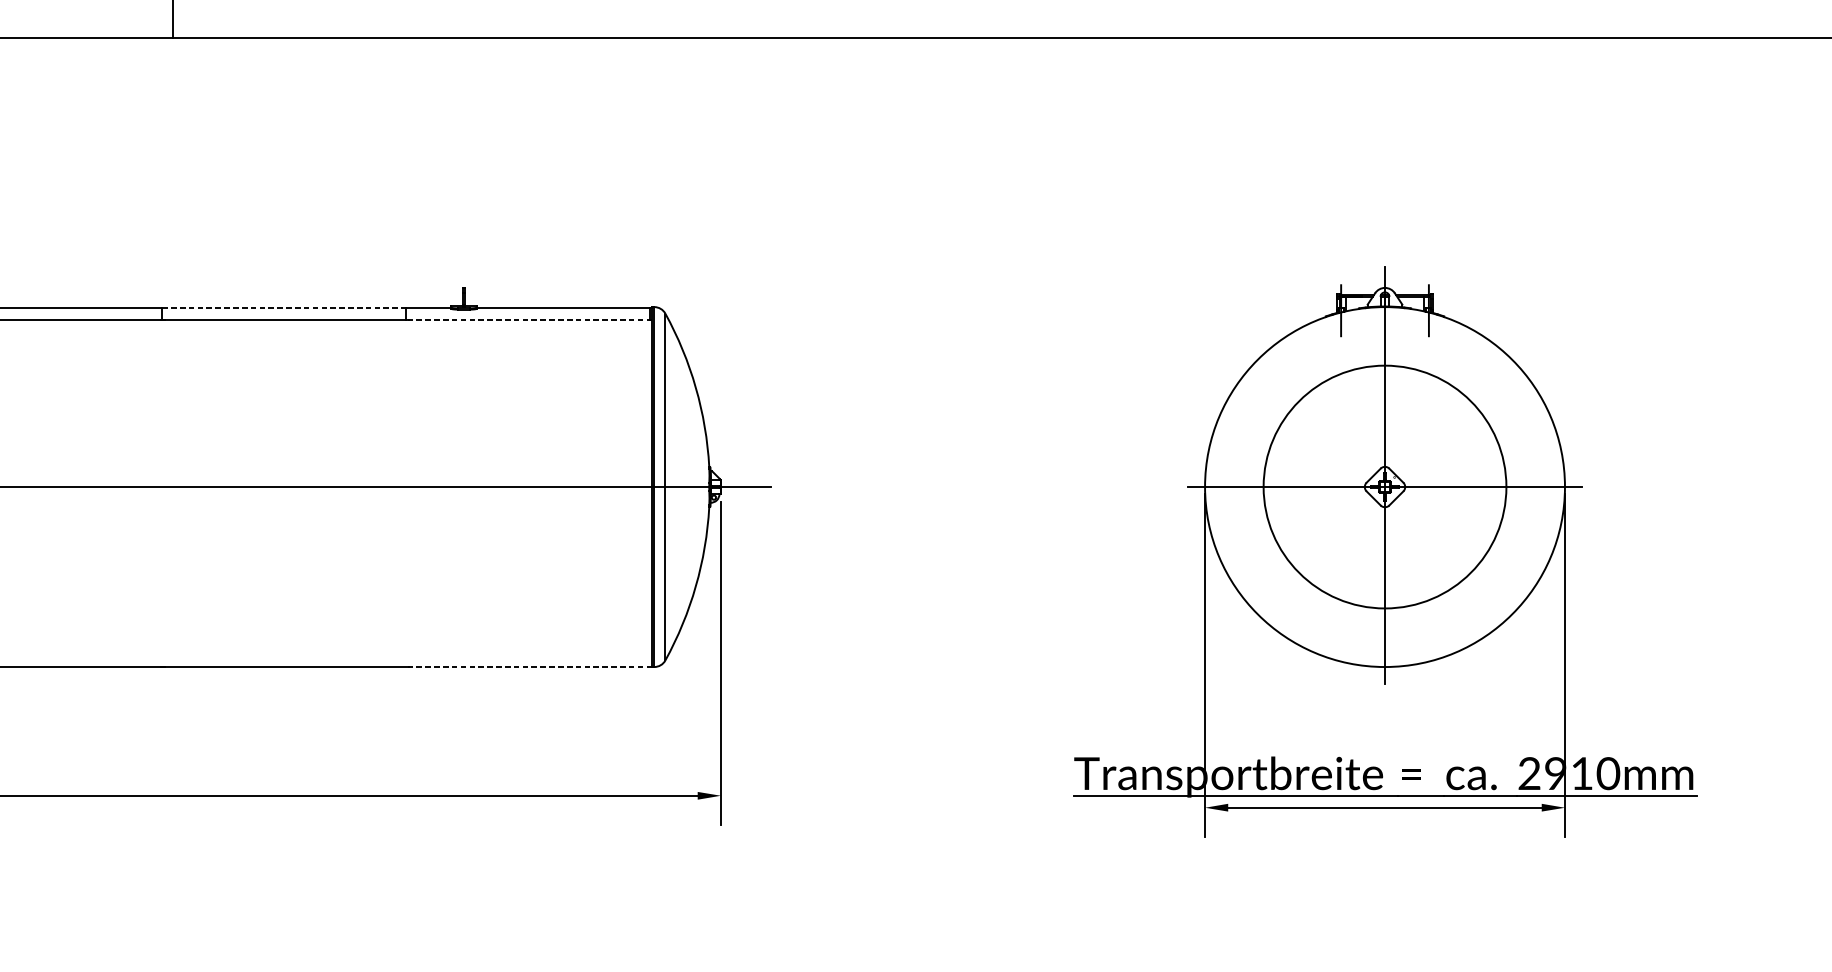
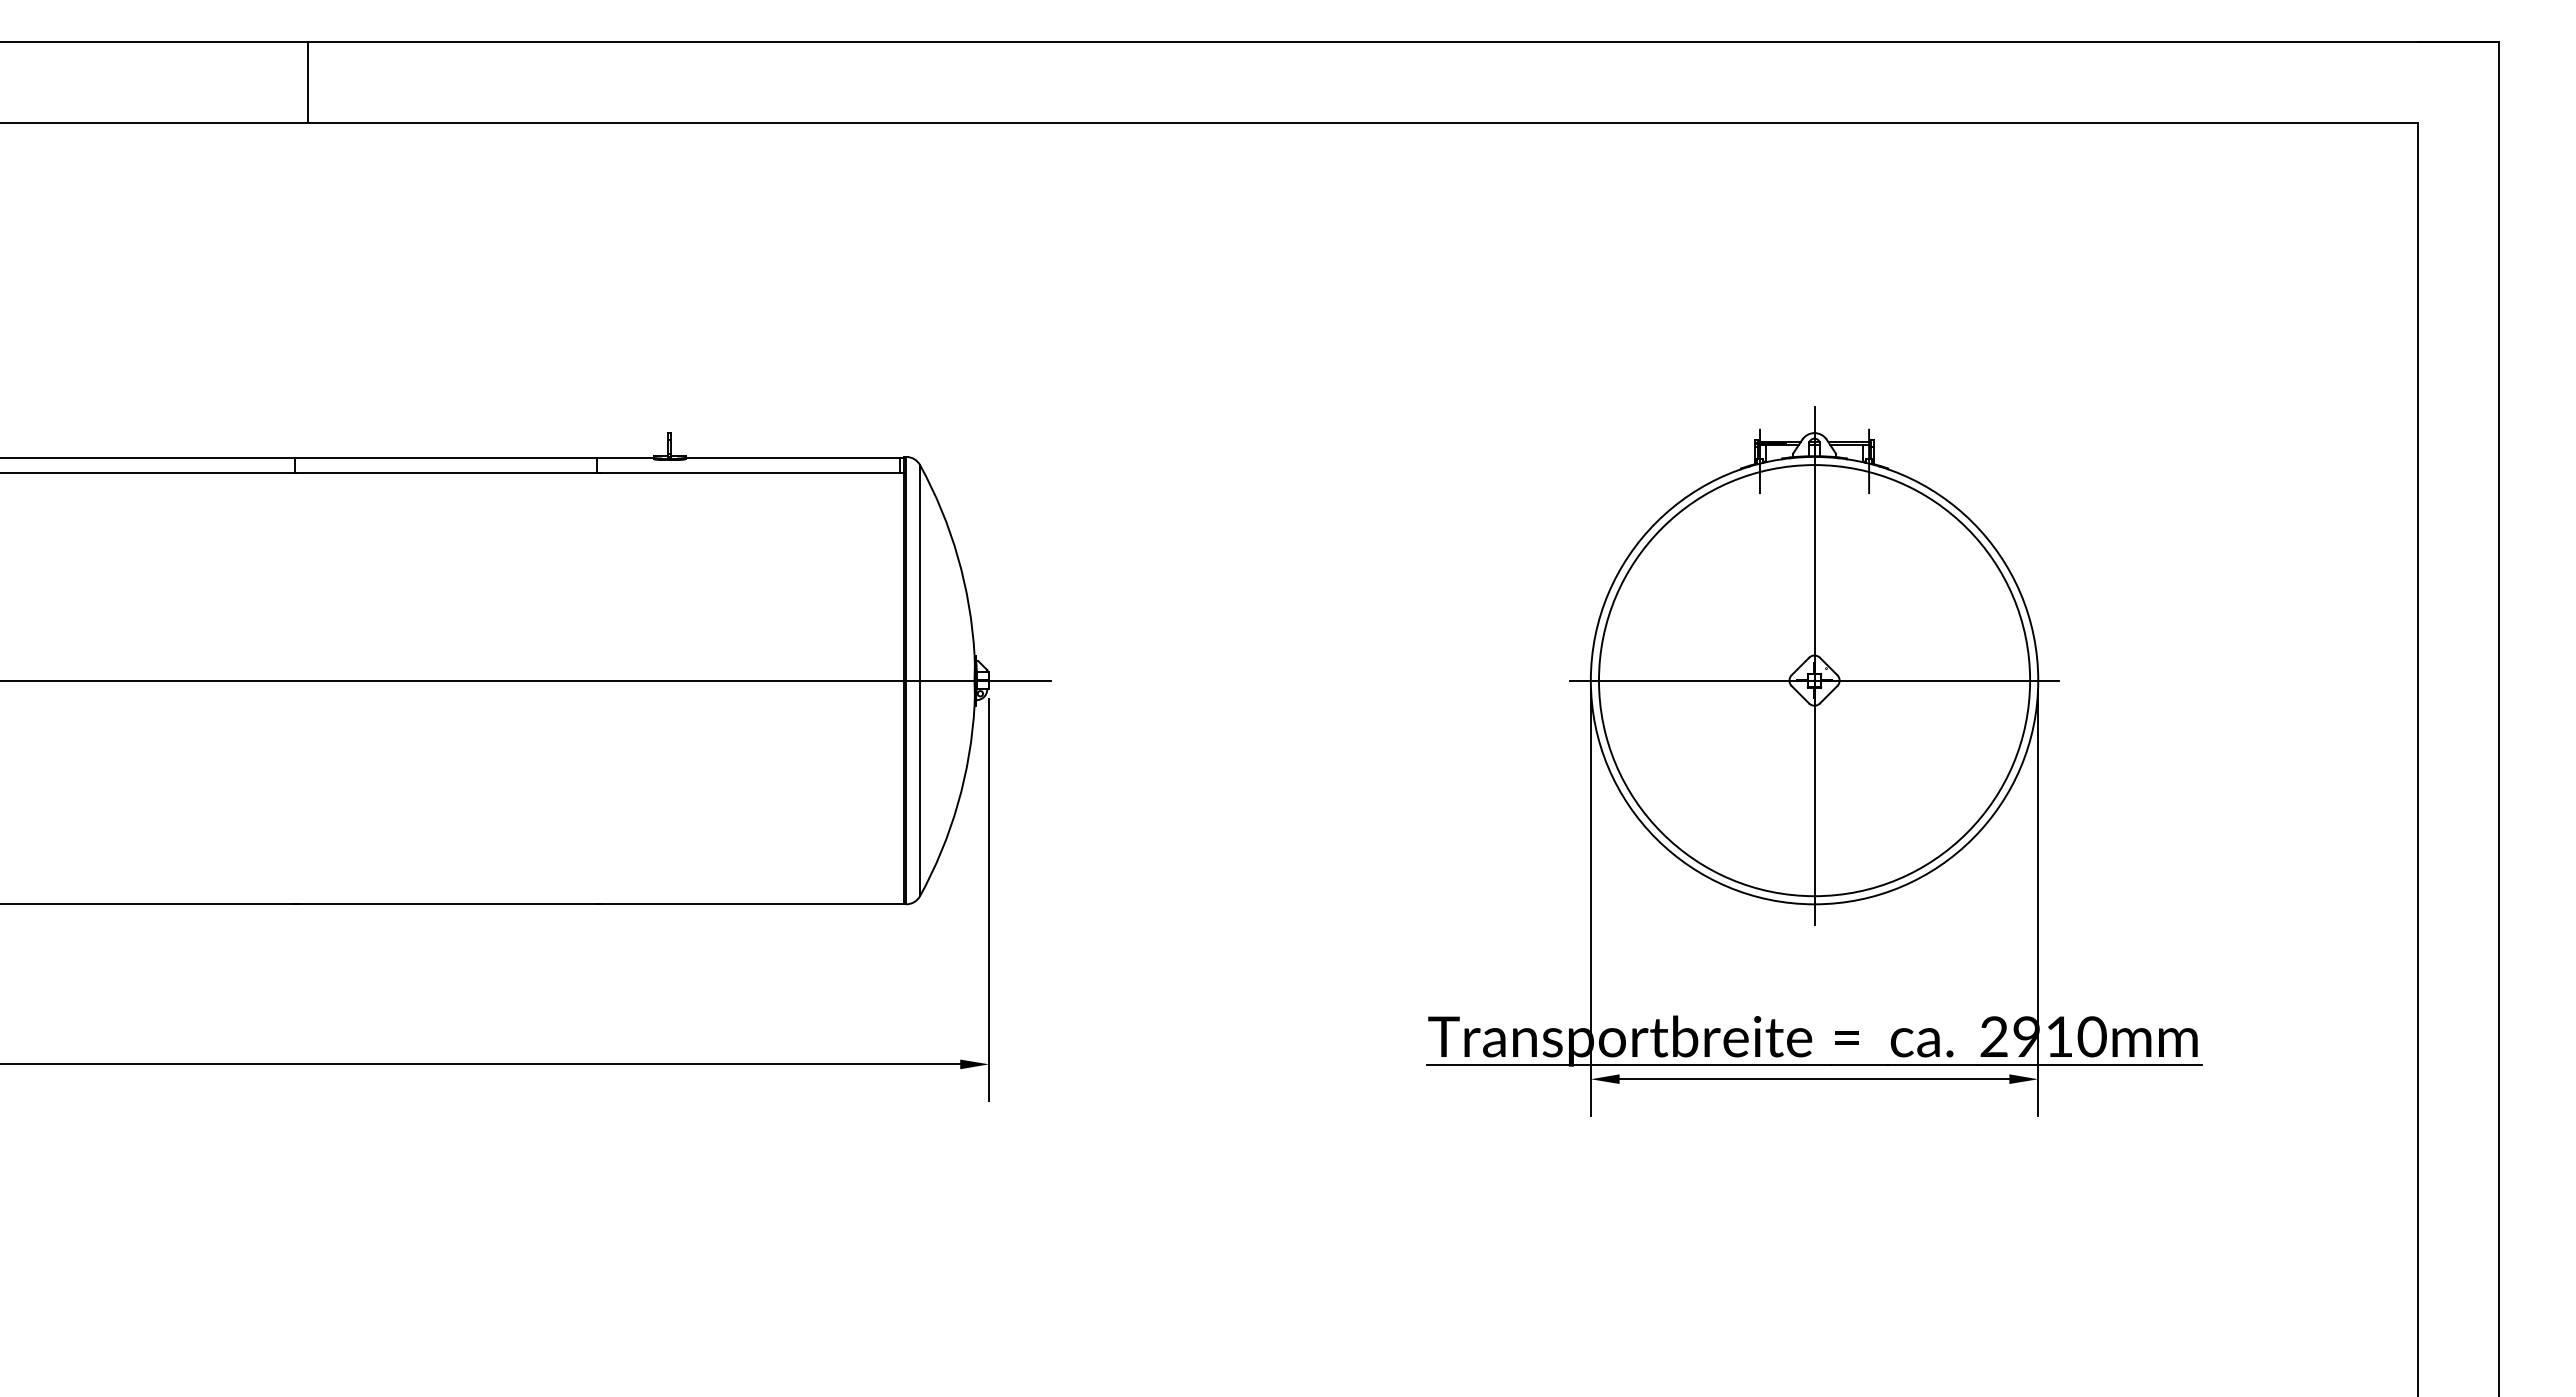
line: (284, 307) -> (446, 457), dashed -> solid
line: (528, 320) -> (749, 473), dashed -> solid
circle: (1384, 486) -> (1814, 680), size x1.43
line: (528, 667) -> (749, 904), dashed -> solid

